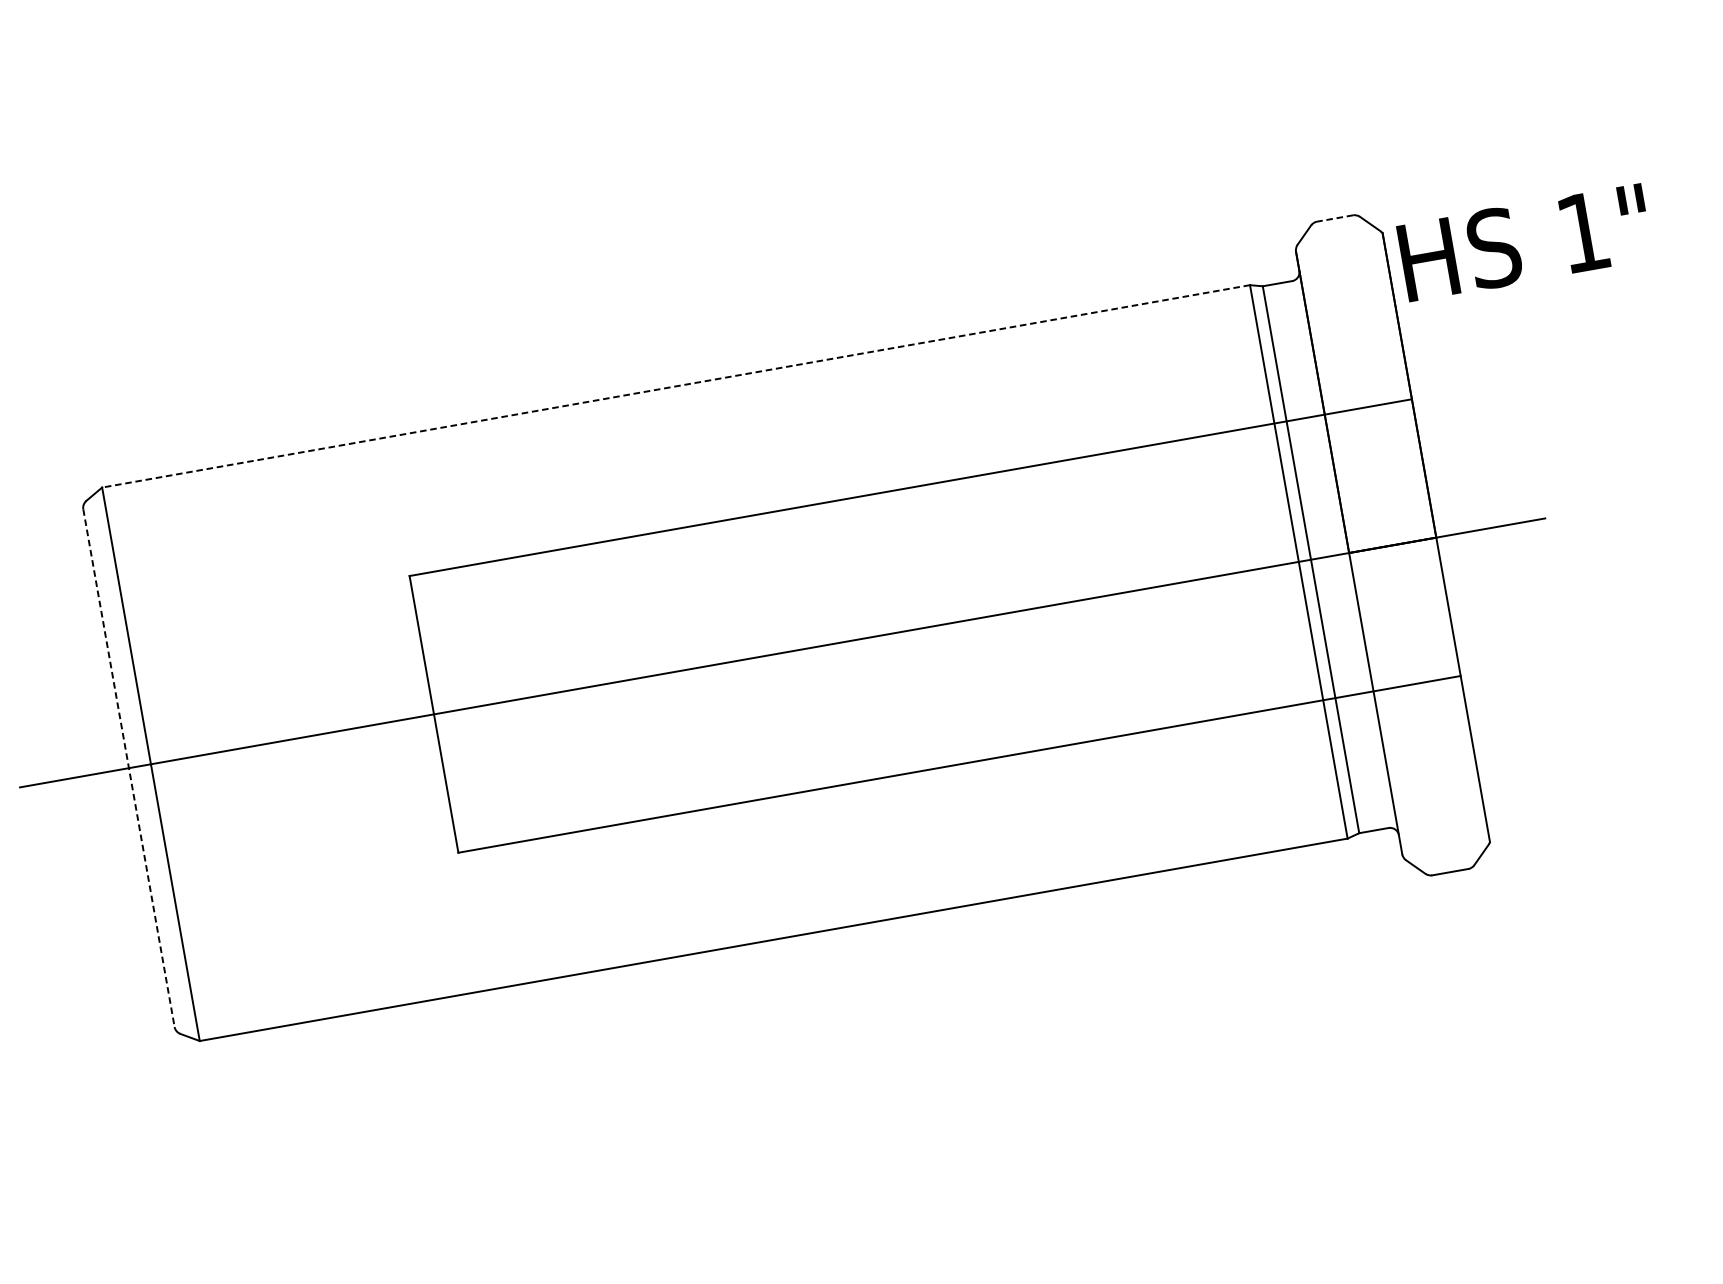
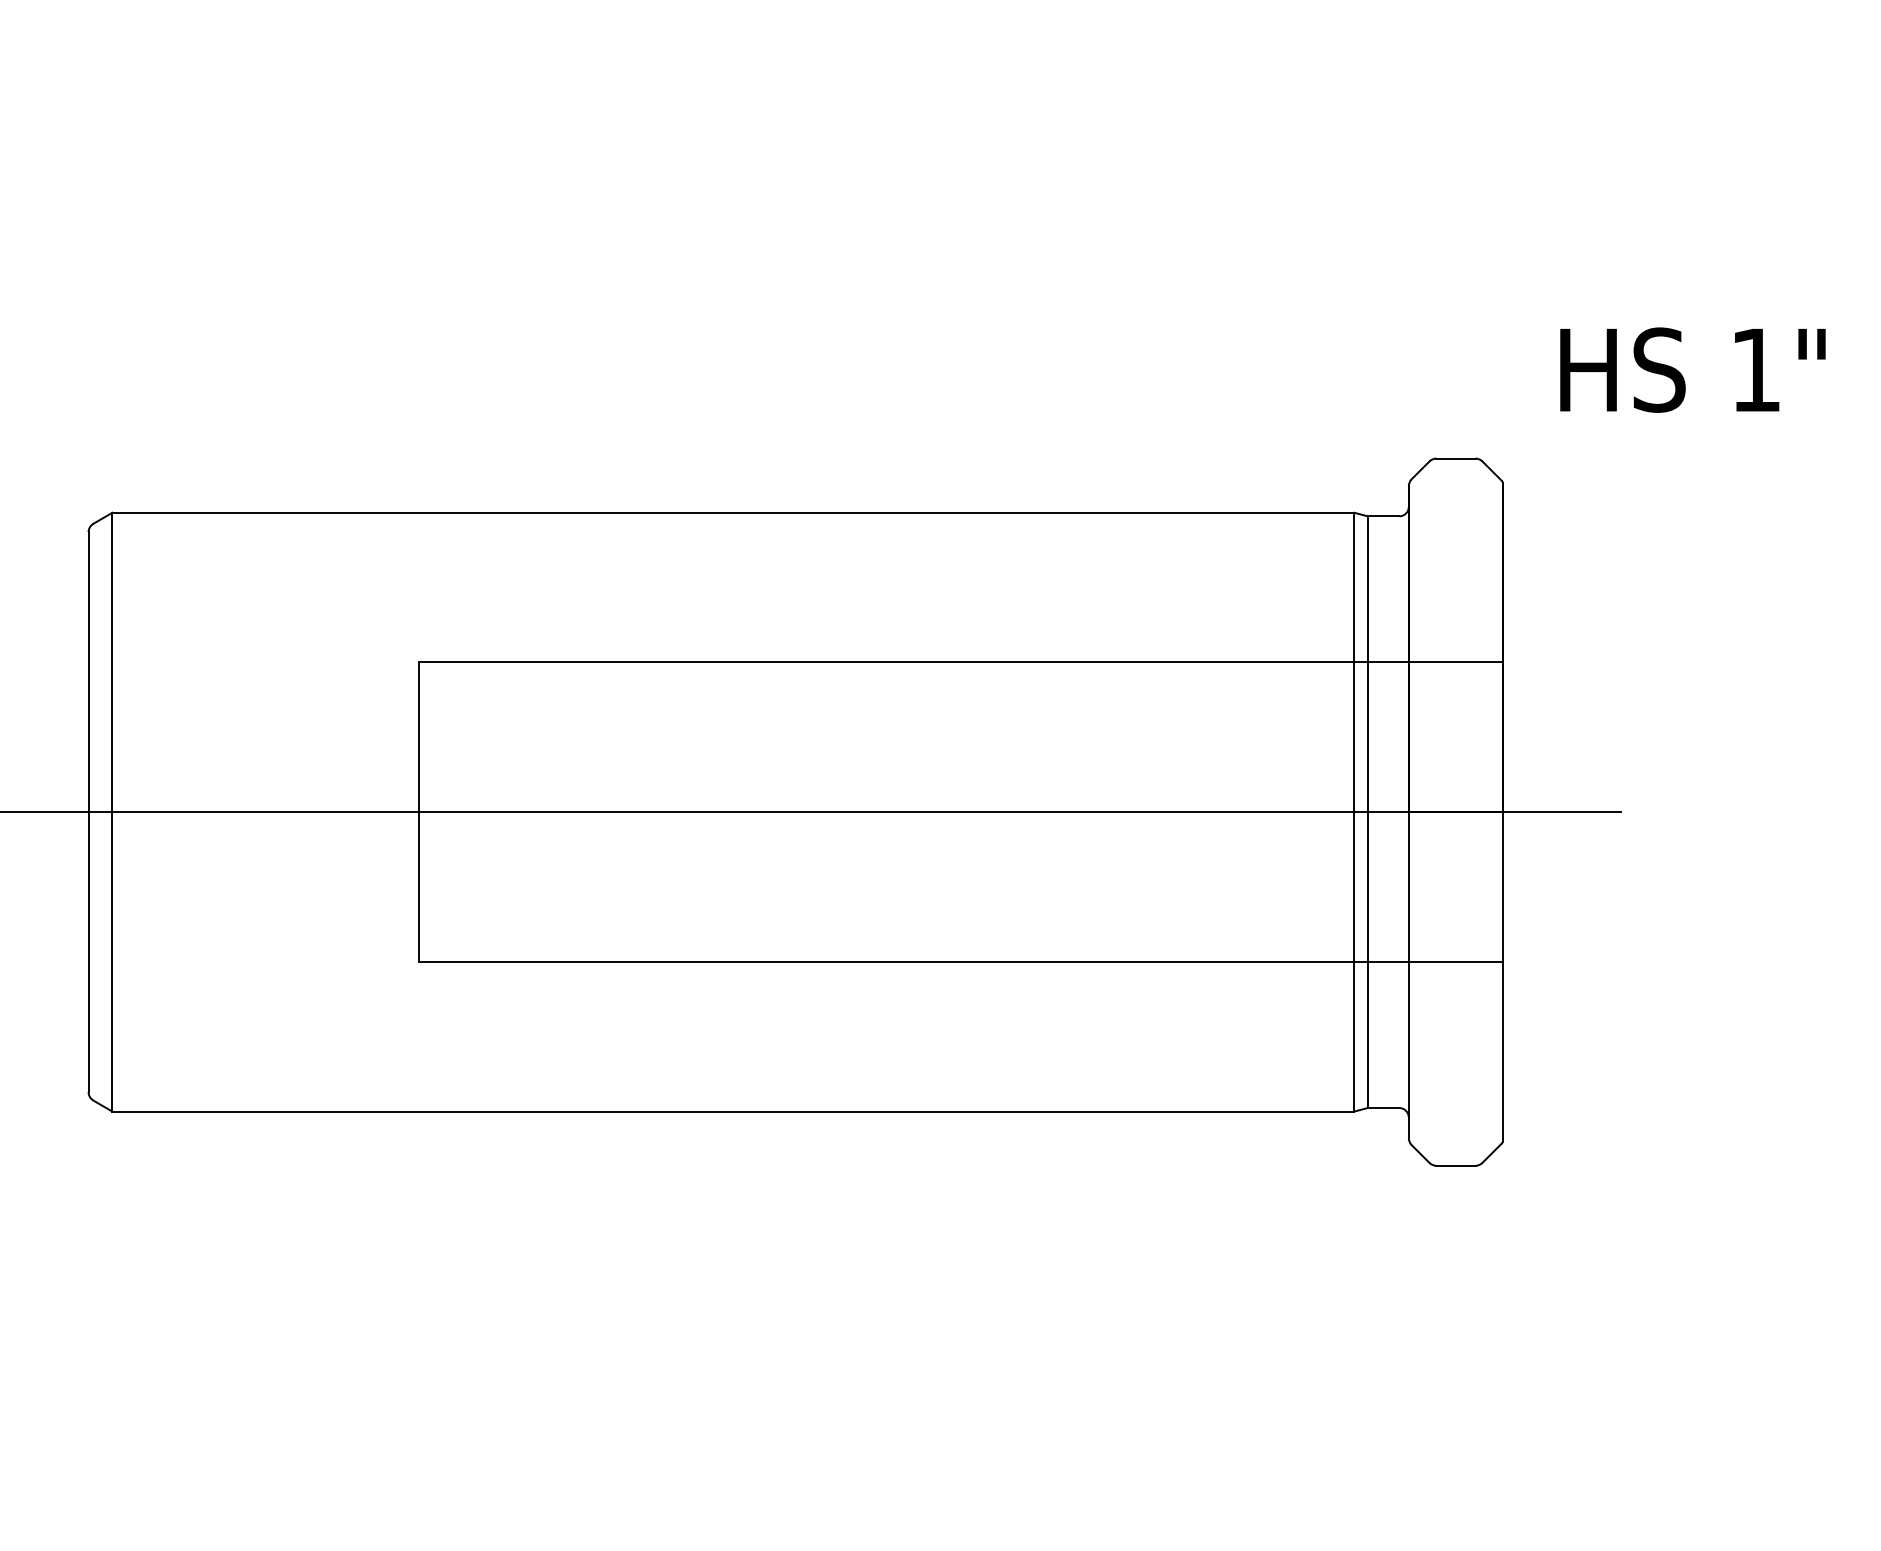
line: (1334, 218) -> (1455, 458), dashed -> solid
text: (1524, 242) -> (1692, 369), moved
line: (676, 386) -> (733, 512), dashed -> solid
line: (128, 768) -> (88, 812), dashed -> solid

